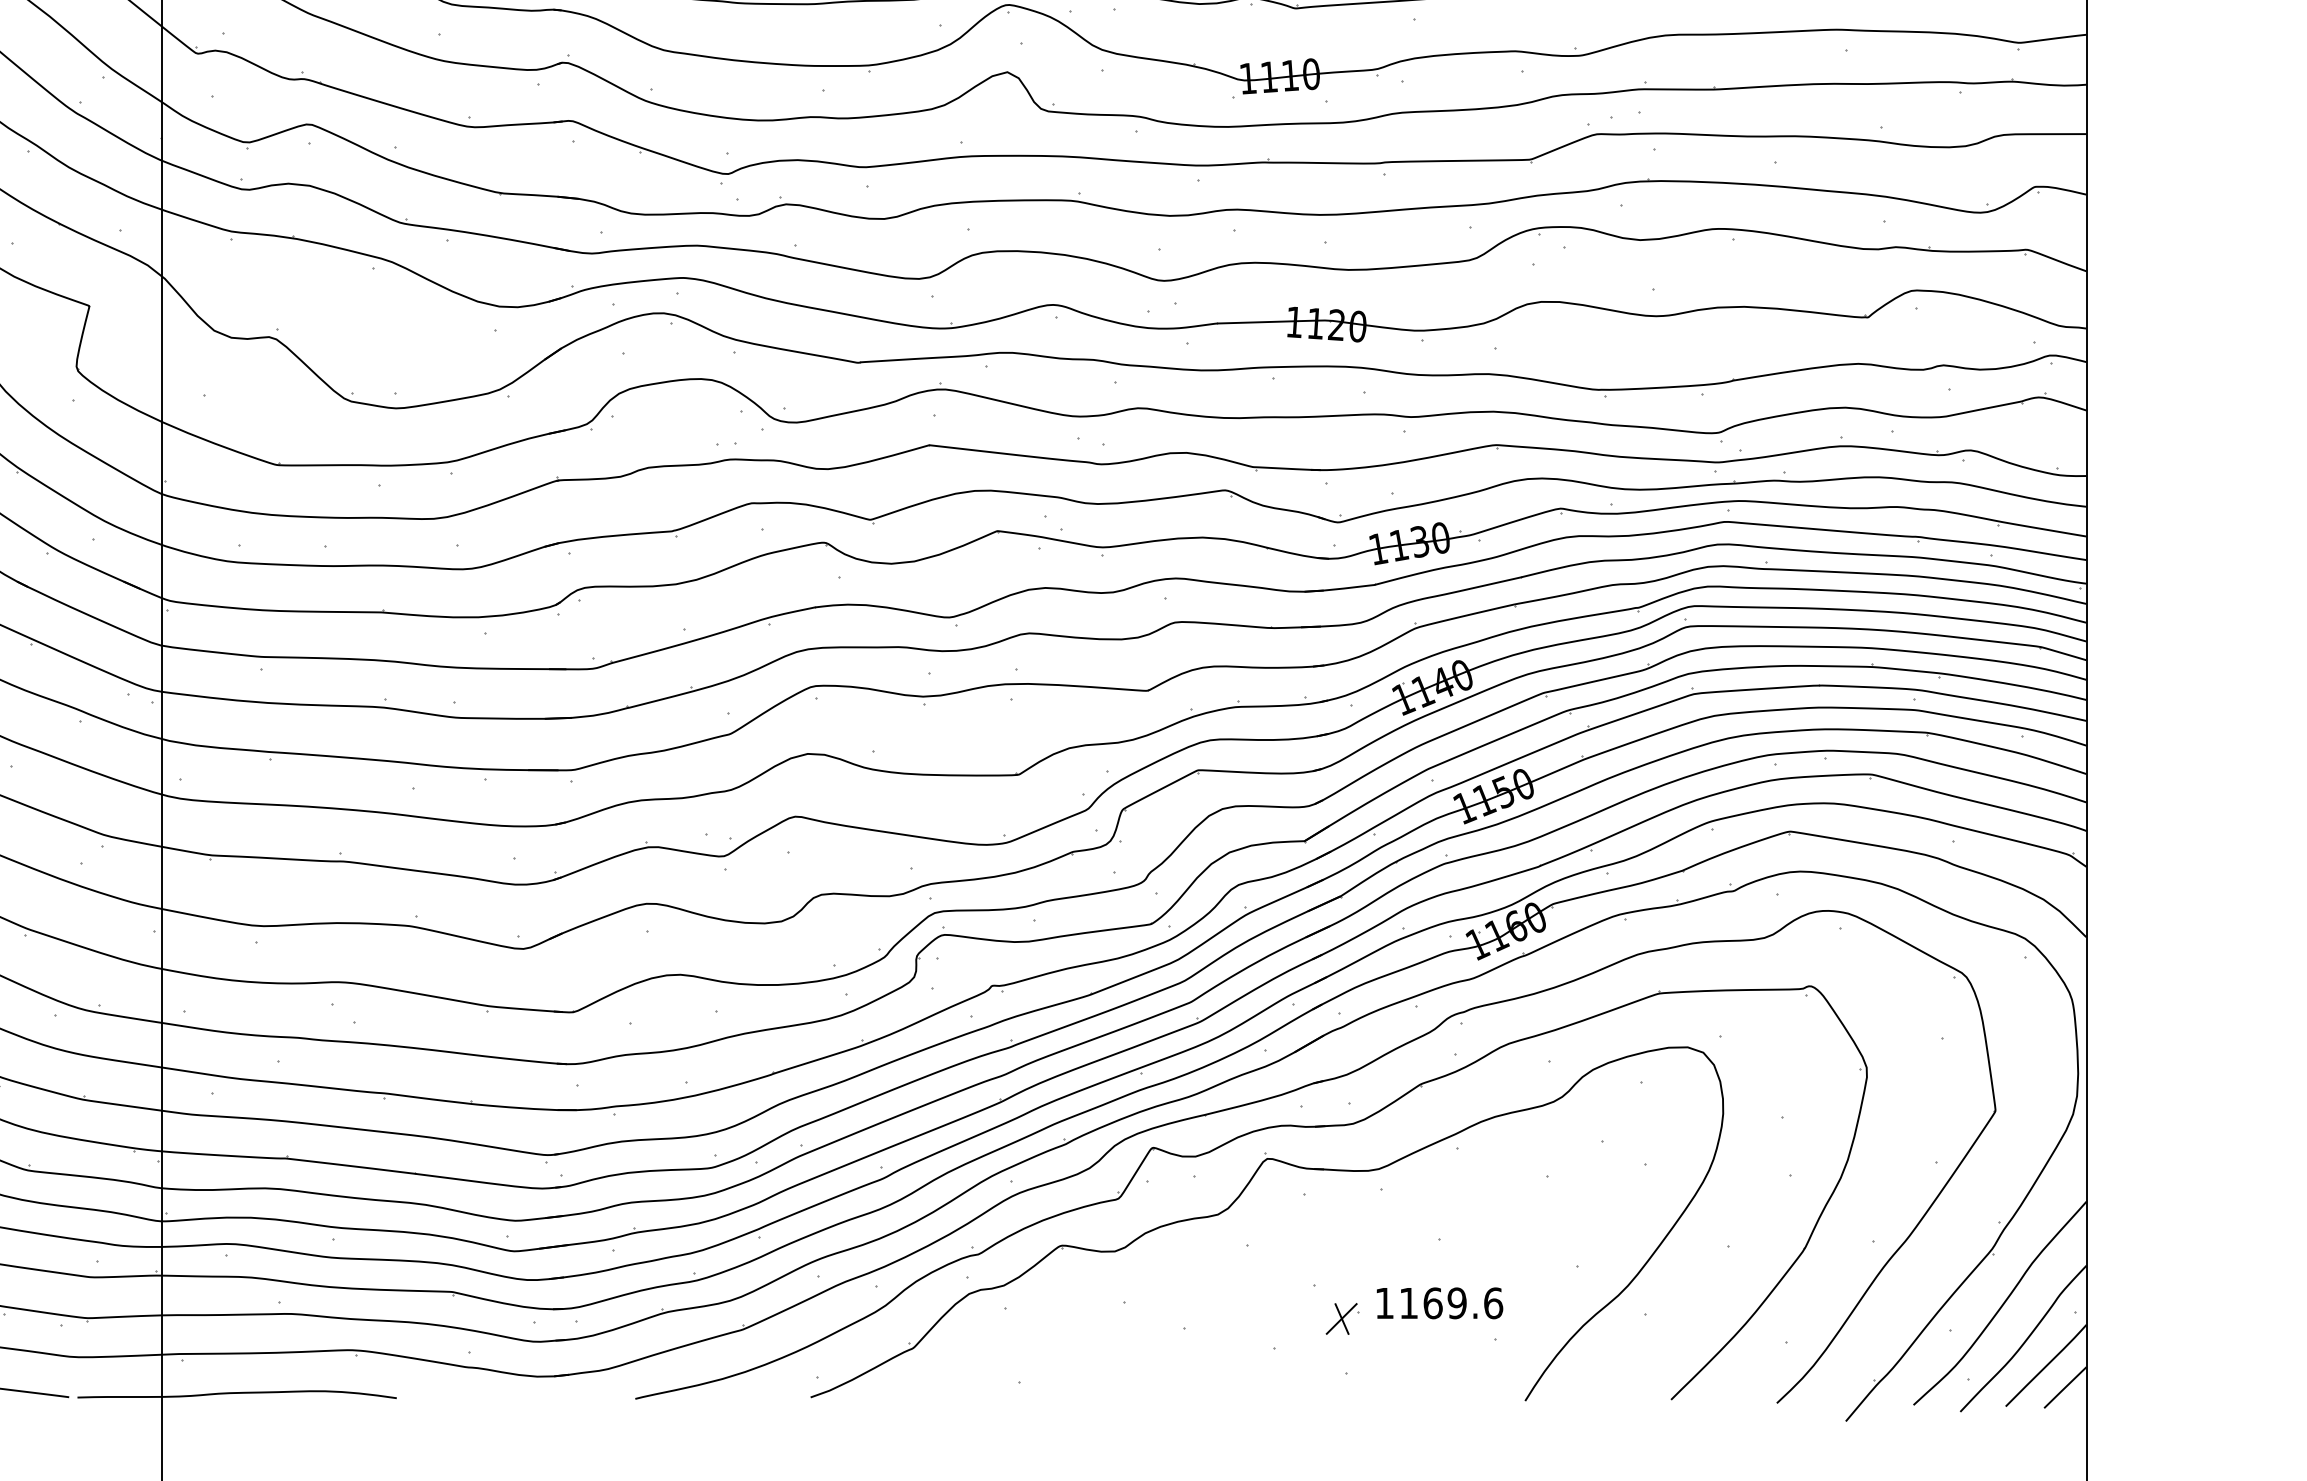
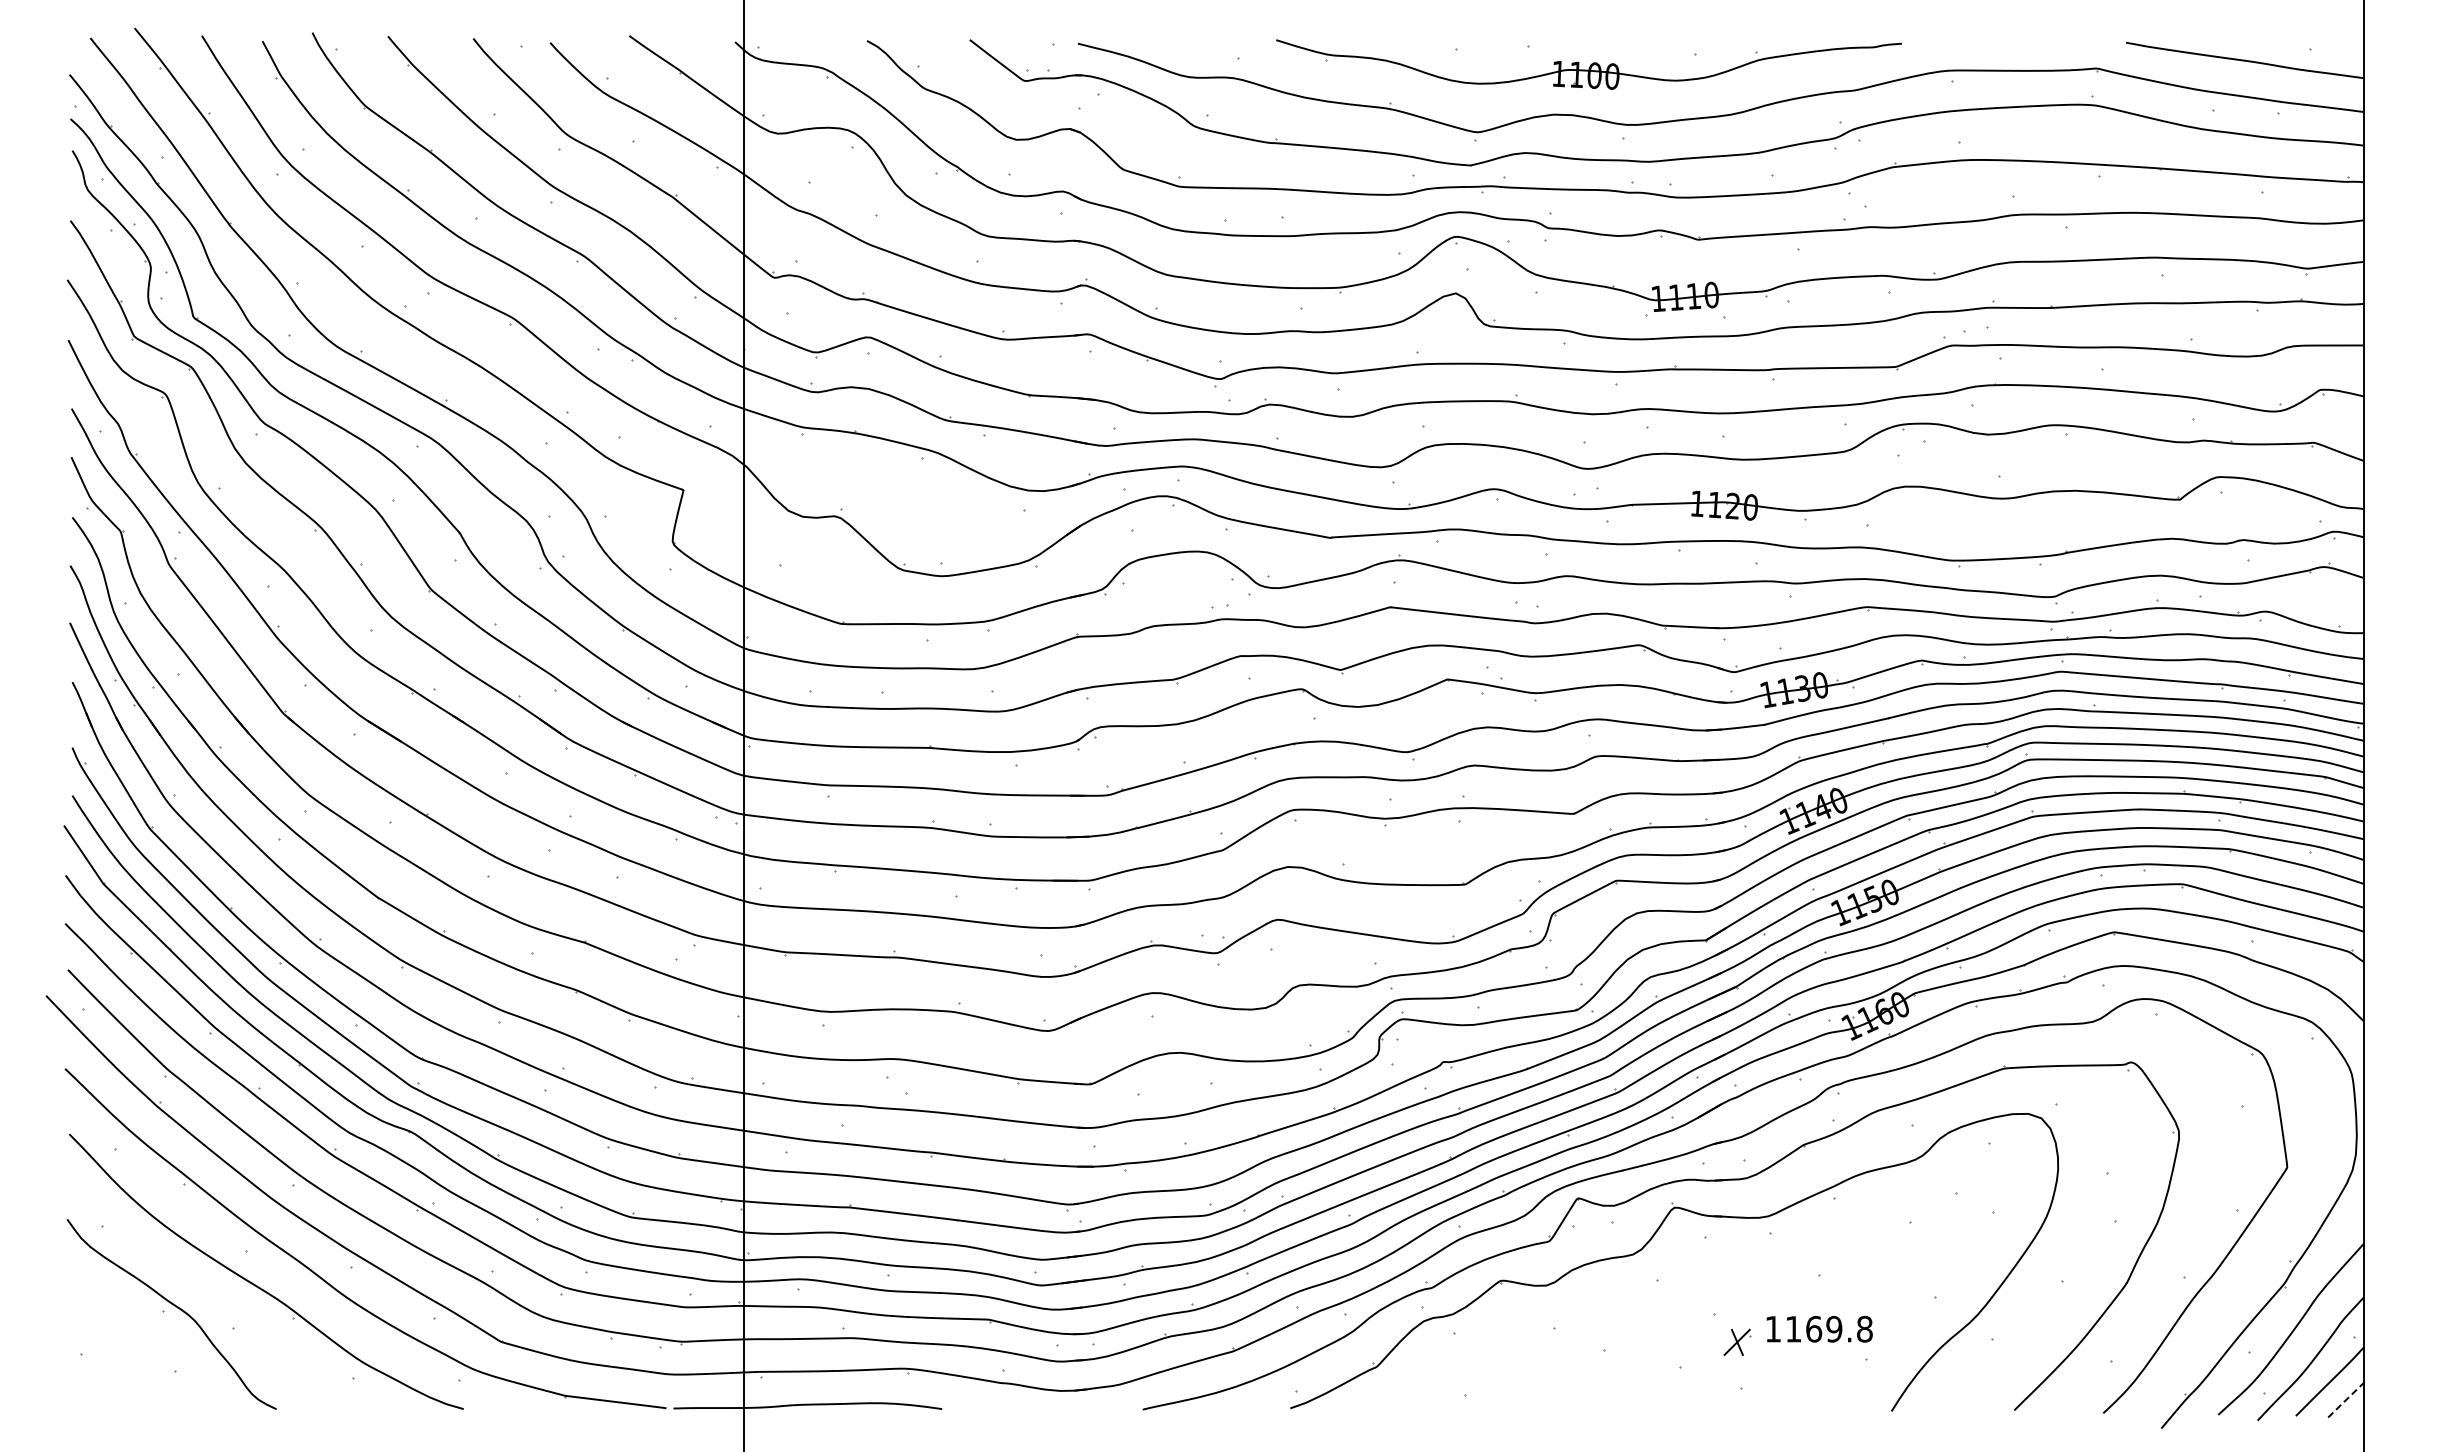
text: (1493, 1302) -> (1864, 1328), 1169.6 -> 1169.8
line: (2064, 1388) -> (2345, 1400), solid -> dashed

